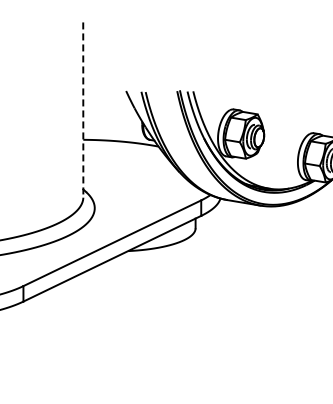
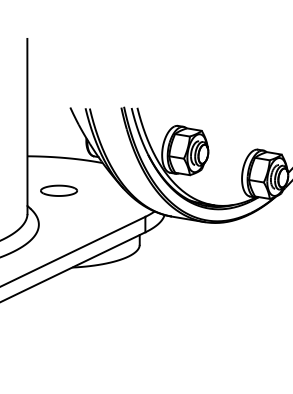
line: (83, 110) -> (27, 126), dashed -> solid
part: (114, 174) -> (58, 190), added

